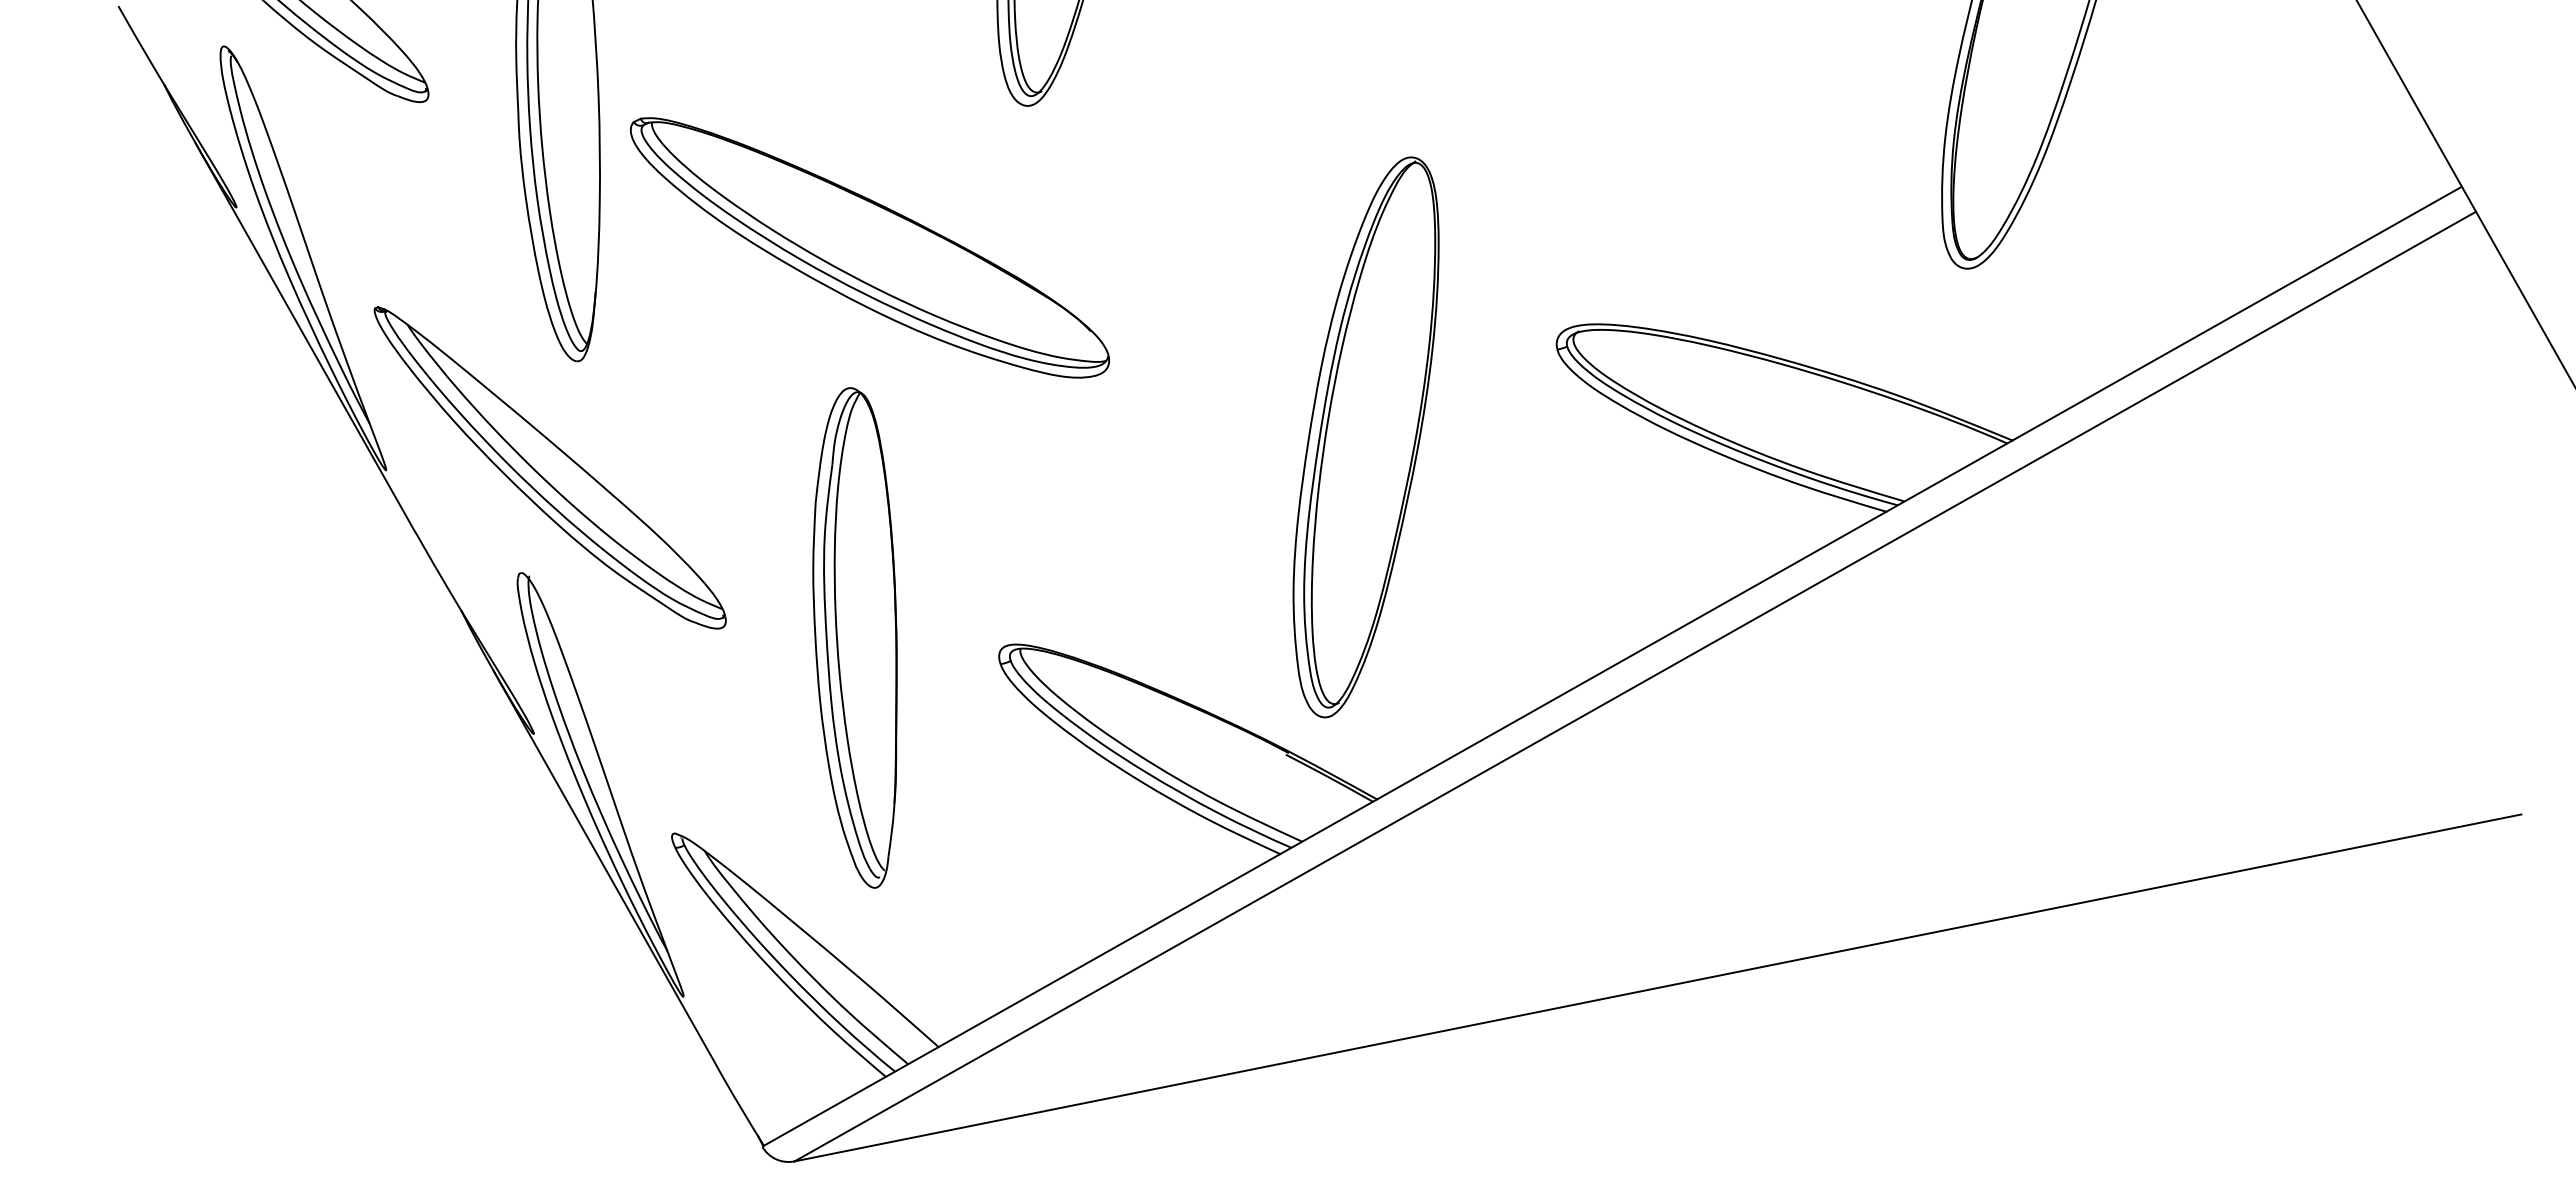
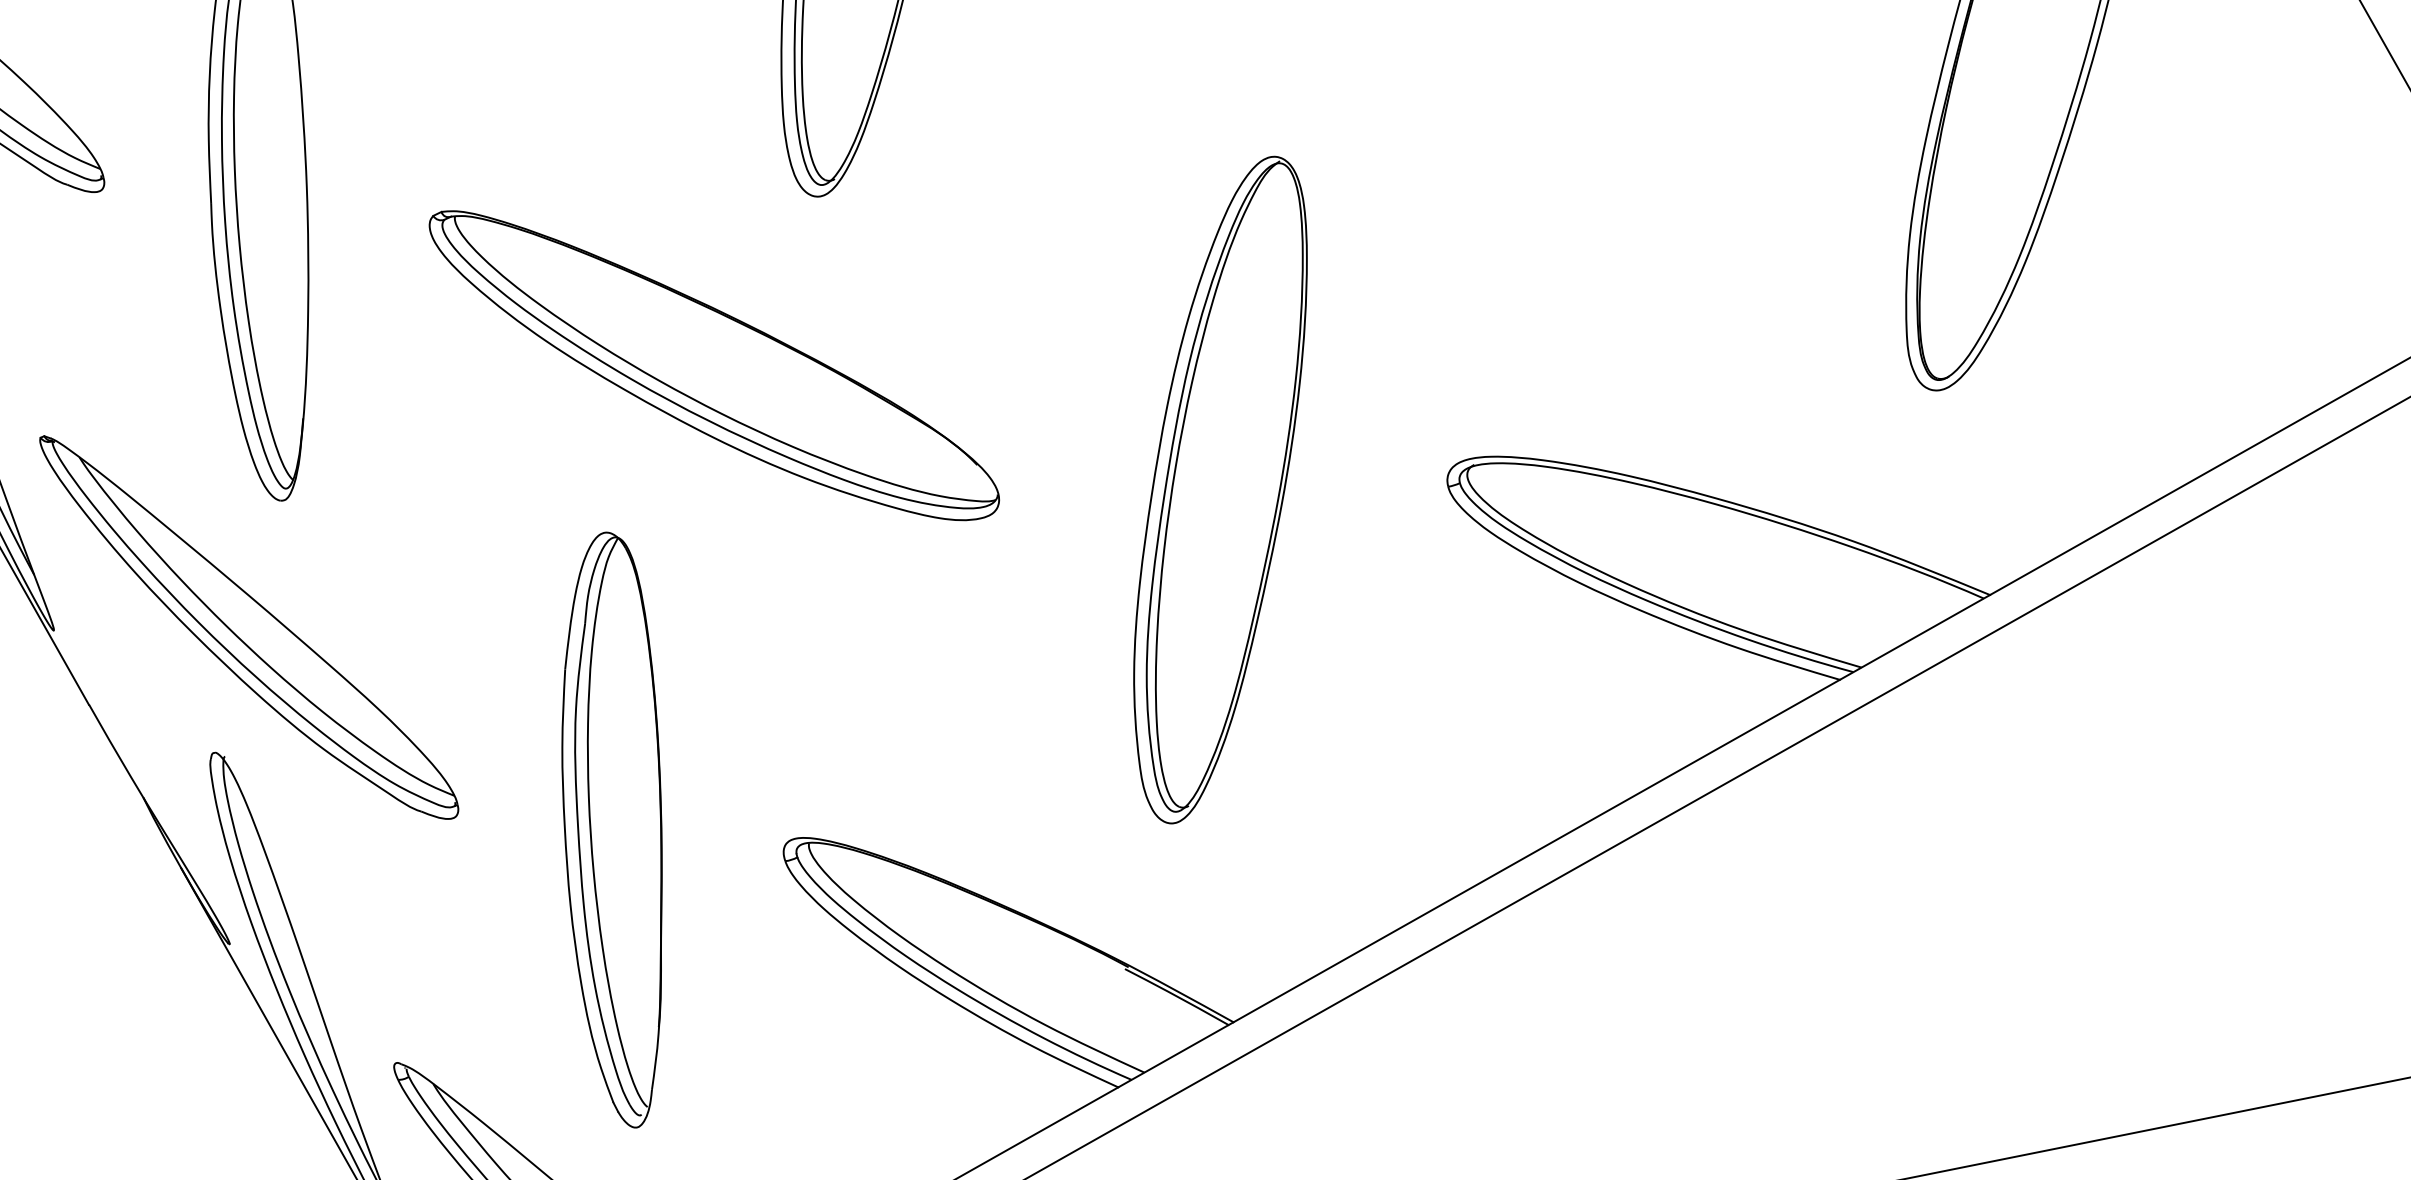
part: (870, 247) -> (715, 365), moved
part: (1365, 437) -> (1219, 490), moved

